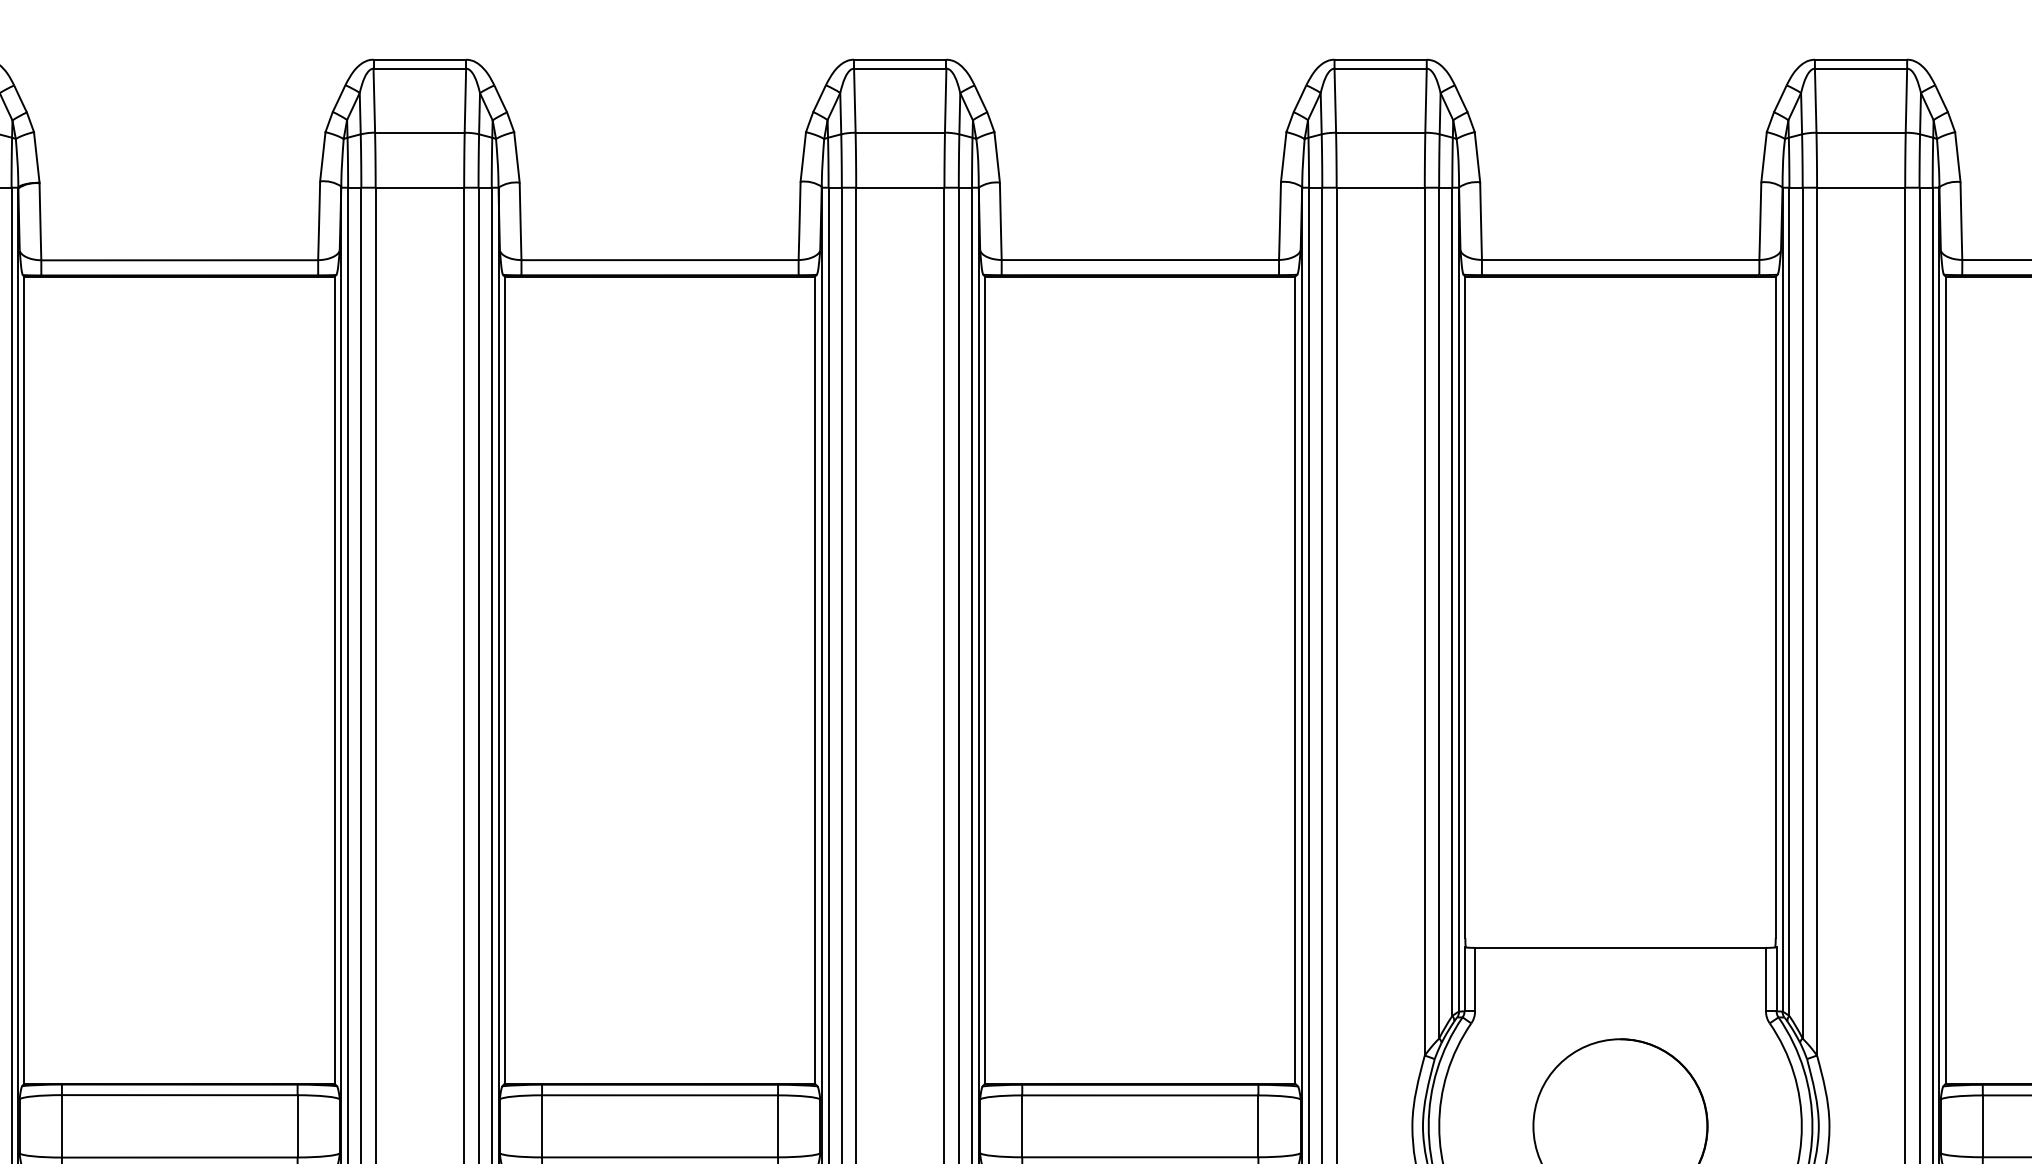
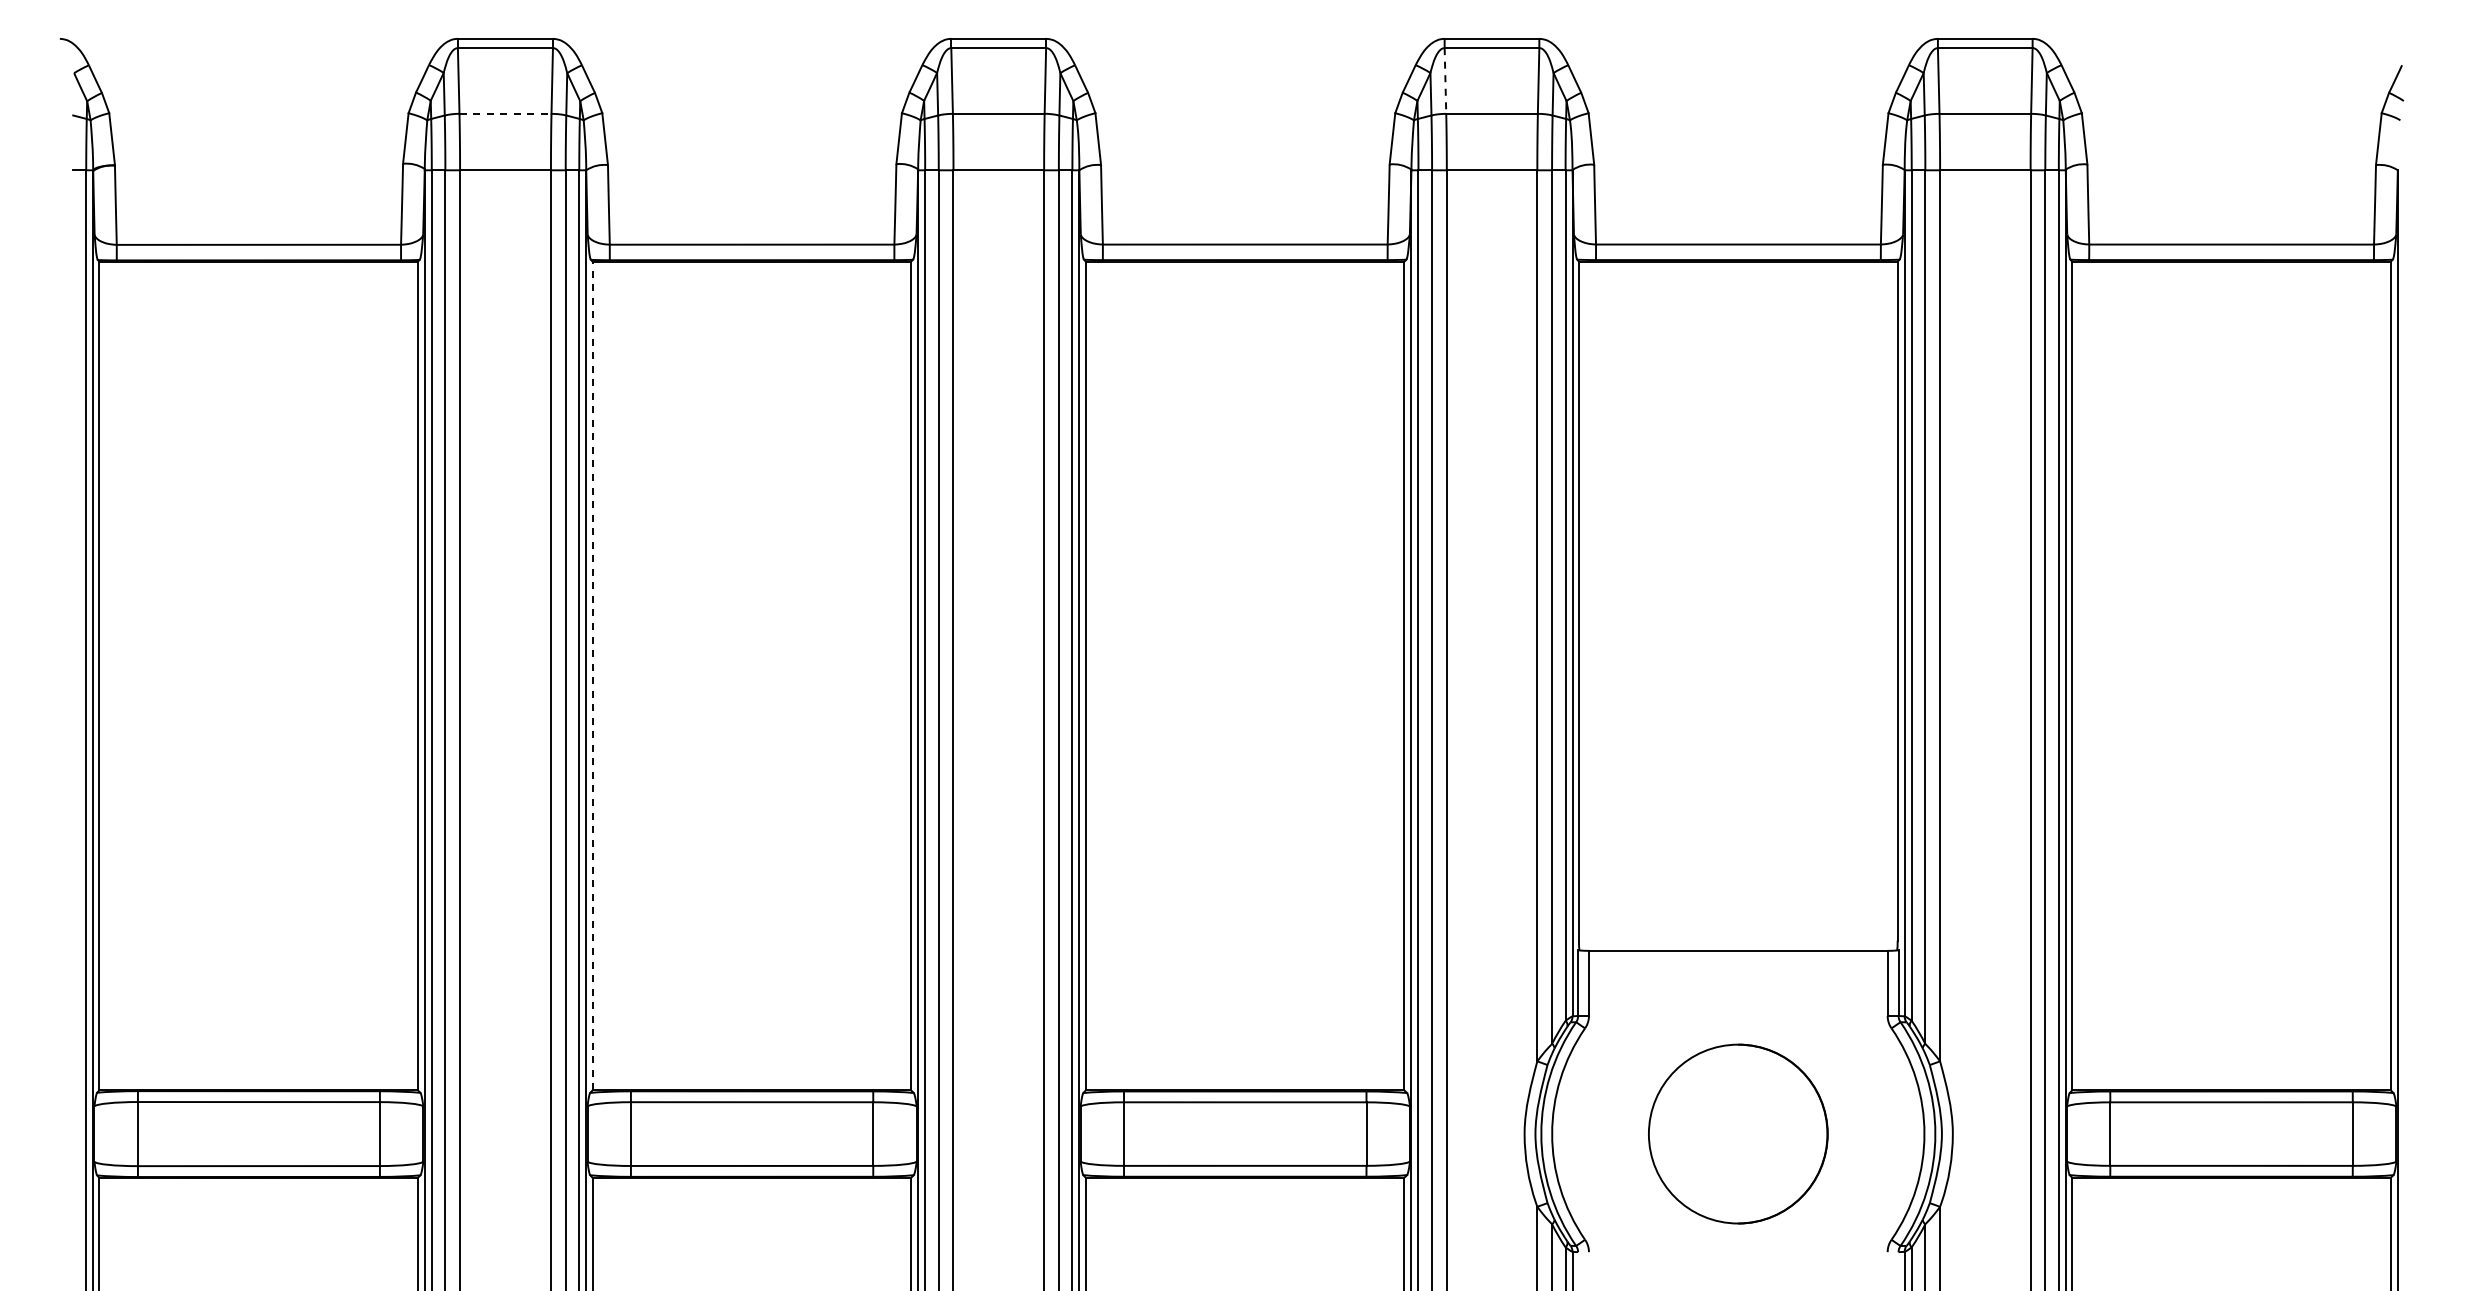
line: (1335, 101) -> (1445, 81), solid -> dashed
line: (419, 132) -> (505, 113), solid -> dashed
line: (504, 679) -> (592, 675), solid -> dashed

